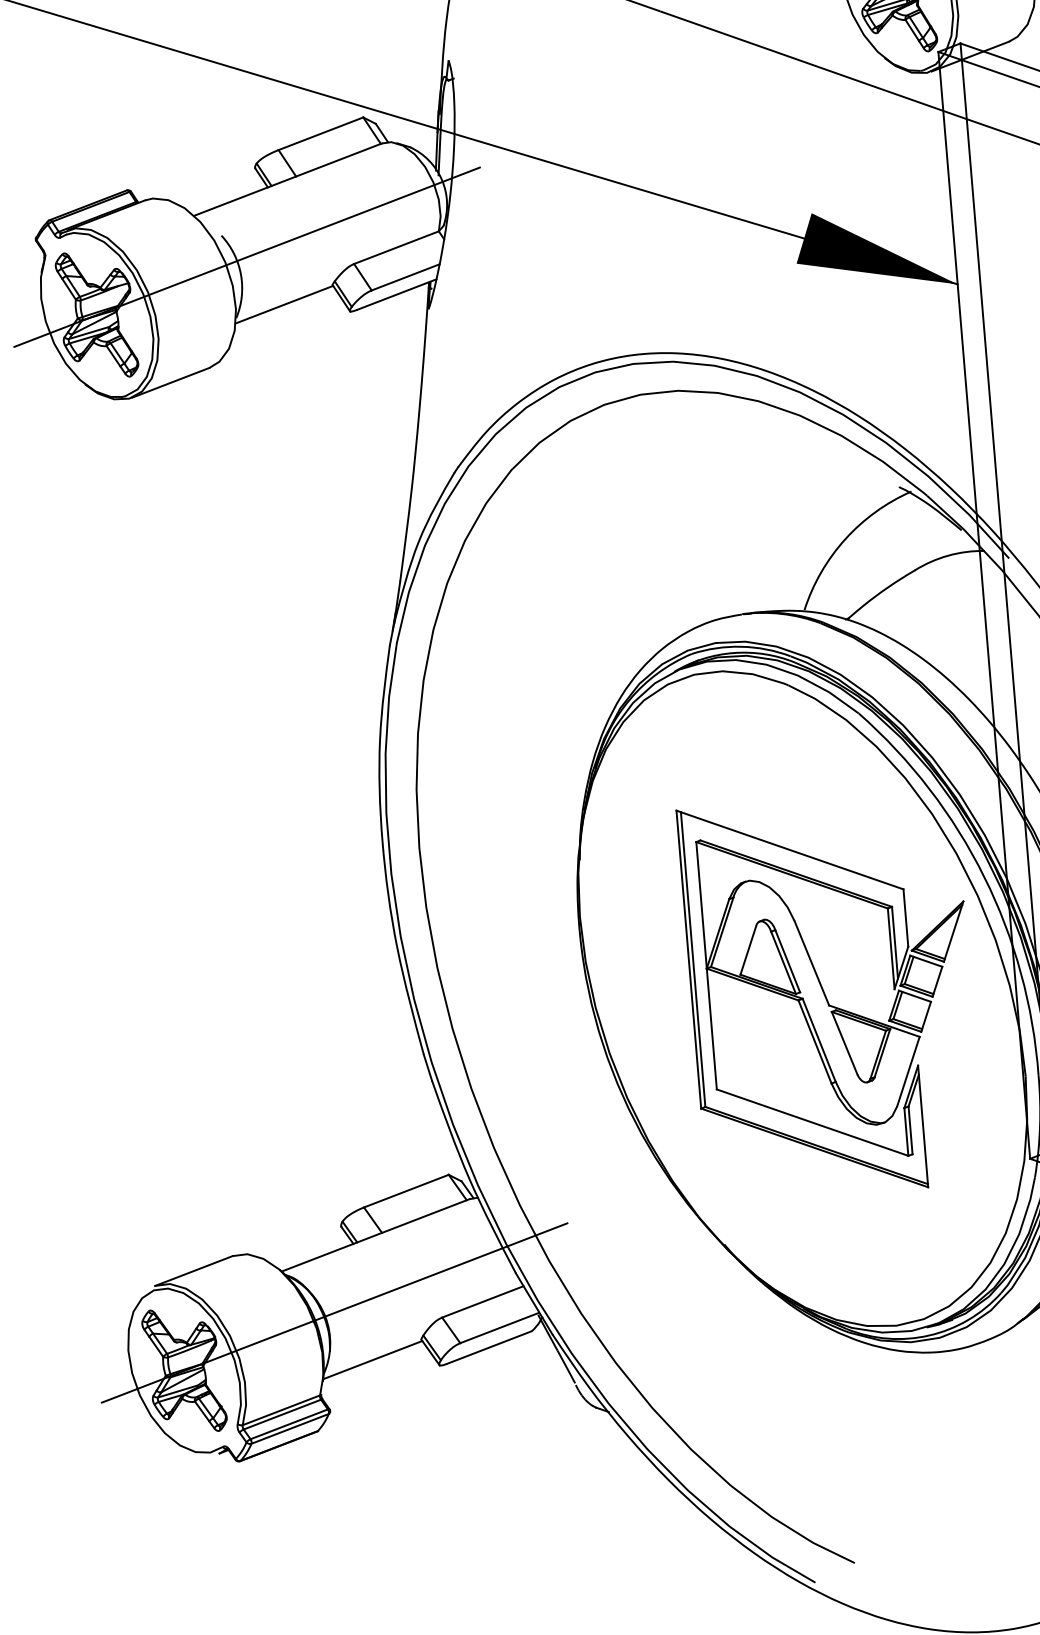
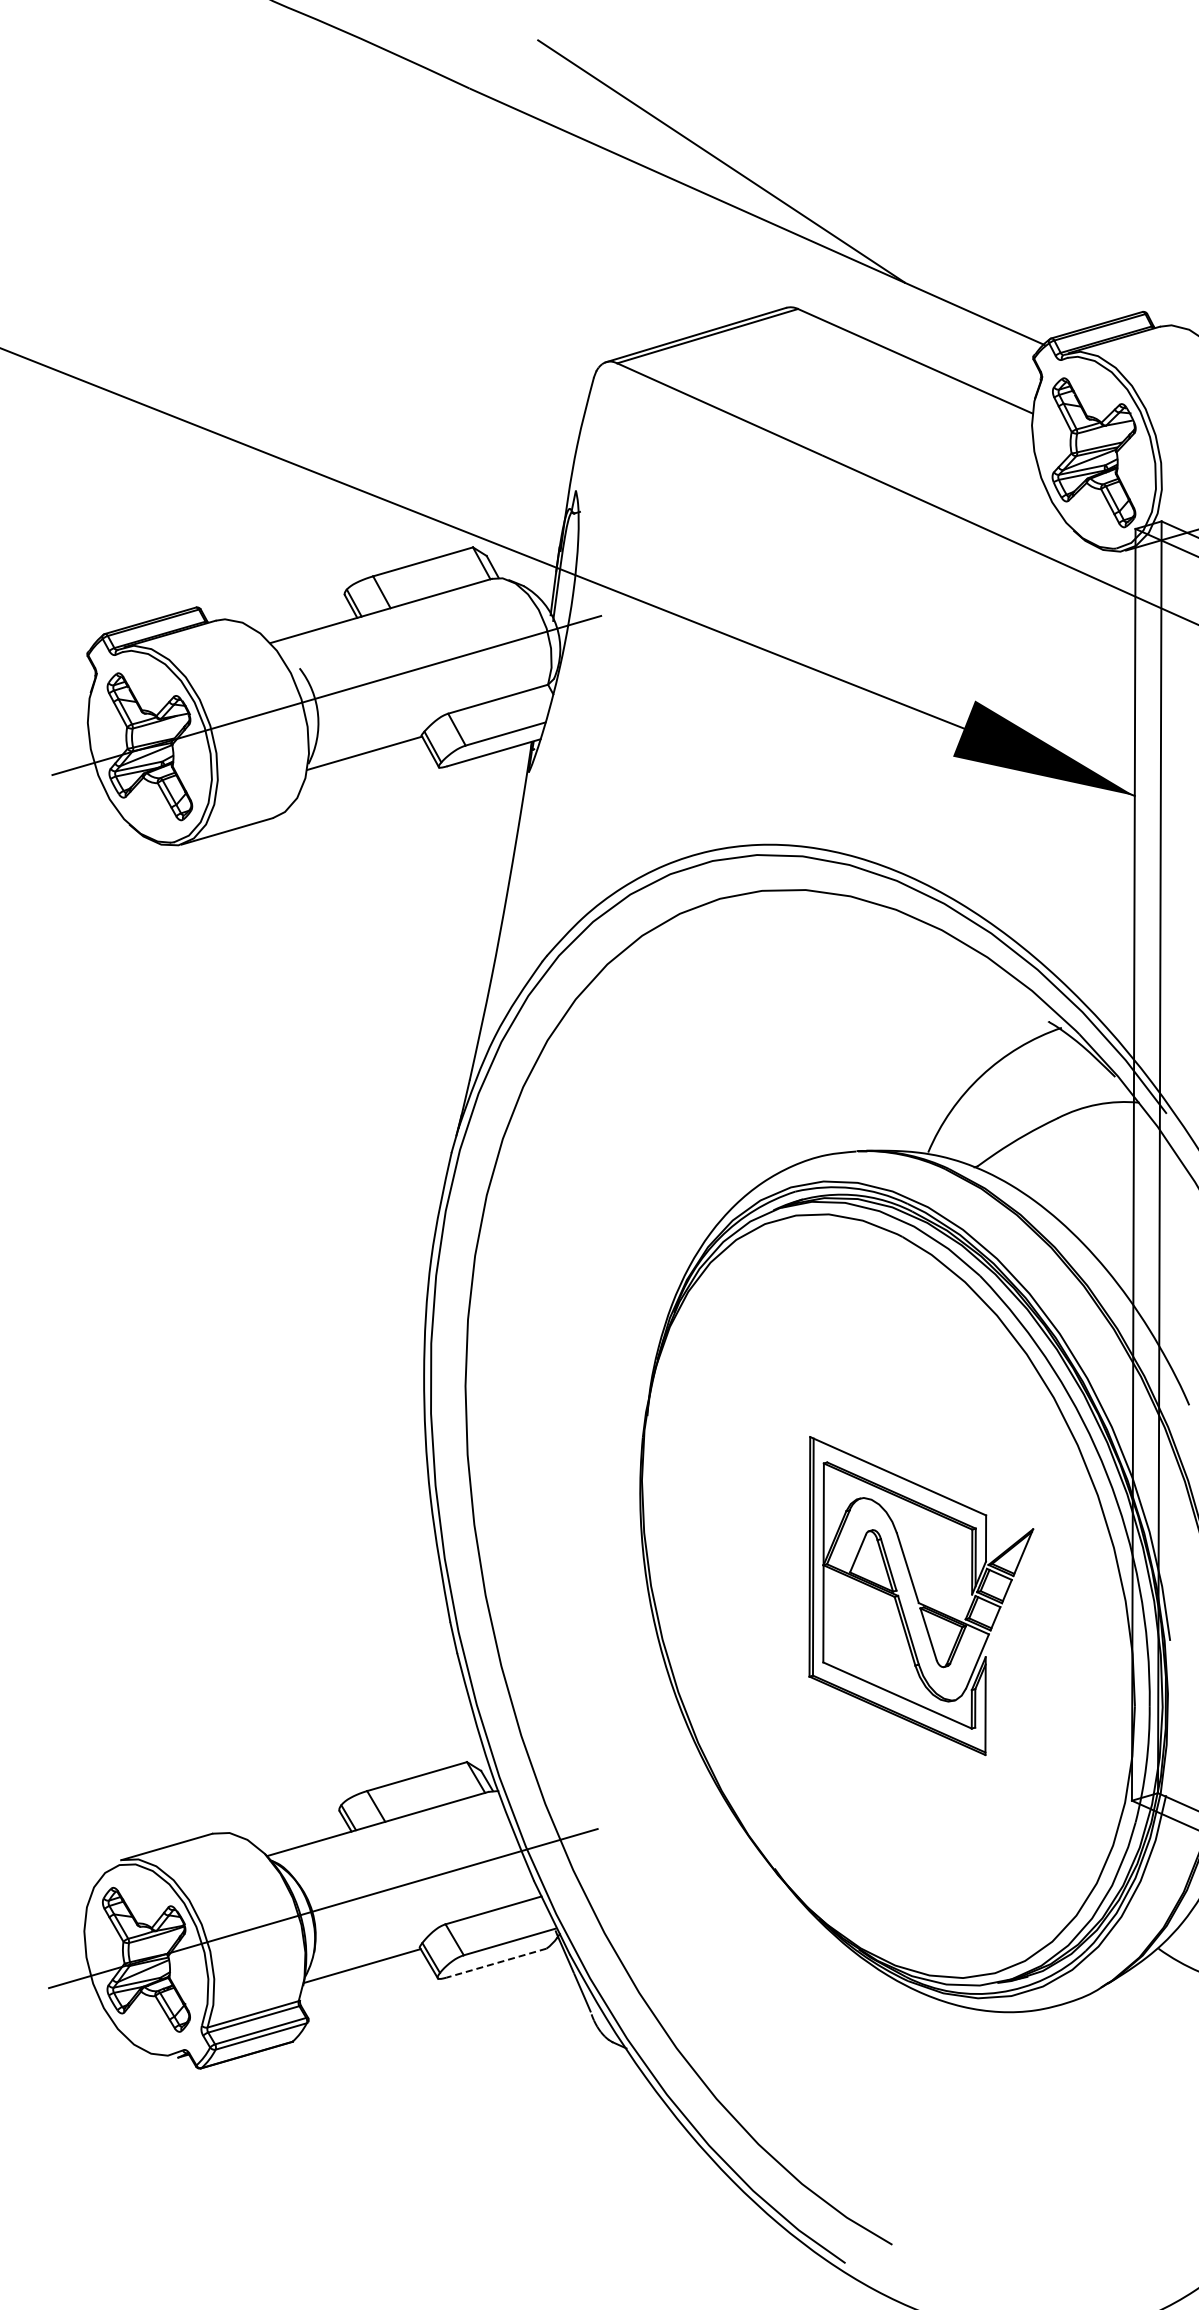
part: (831, 995) -> (921, 1595), size x0.7
line: (489, 1347) -> (496, 1963), solid -> dashed

